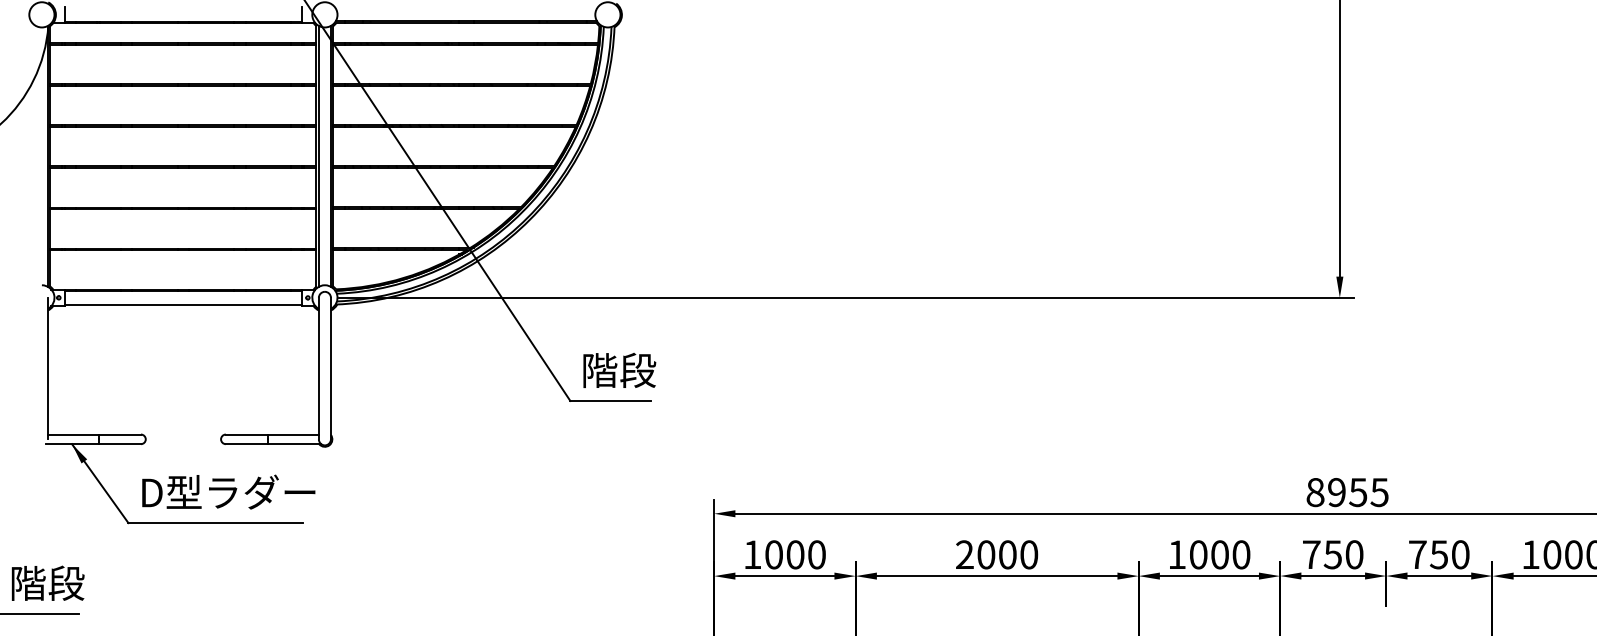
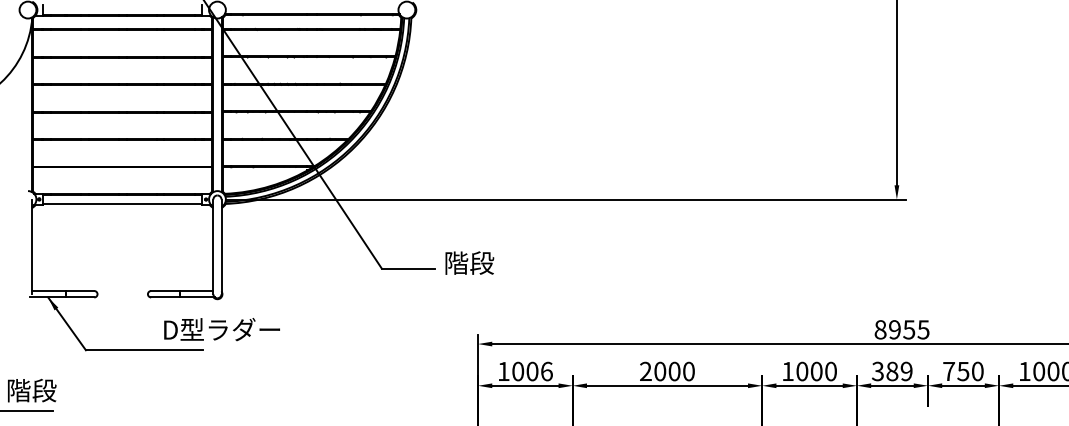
text: (619, 369) -> (469, 262), moved
text: (227, 492) -> (221, 329), moved
text: (816, 554) -> (546, 371), 1000 -> 1006
text: (1331, 554) -> (891, 371), 750 -> 389

